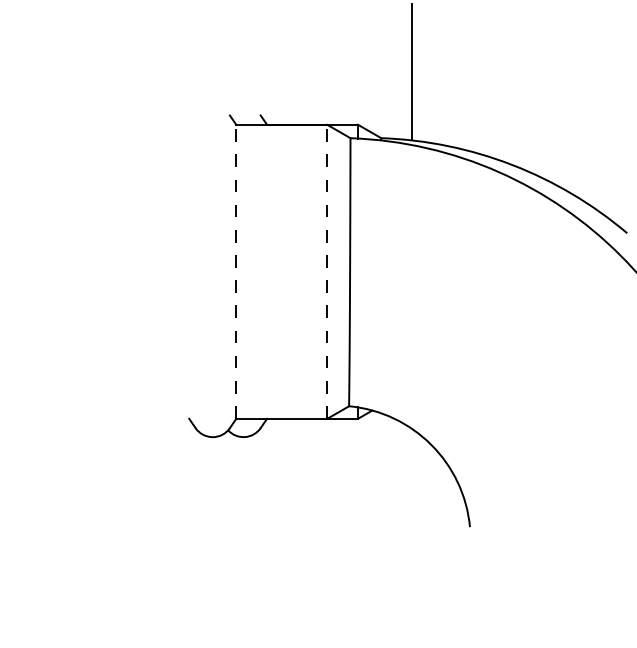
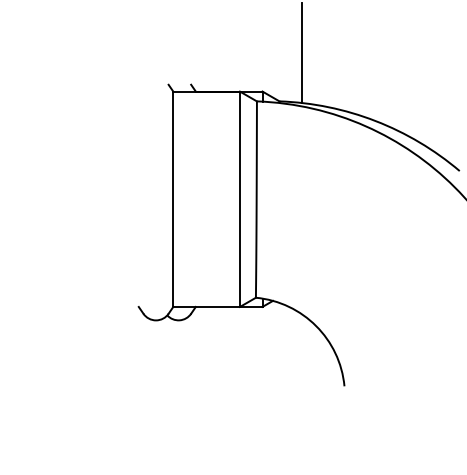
line: (236, 272) -> (173, 199), dashed -> solid
line: (326, 272) -> (239, 199), dashed -> solid

